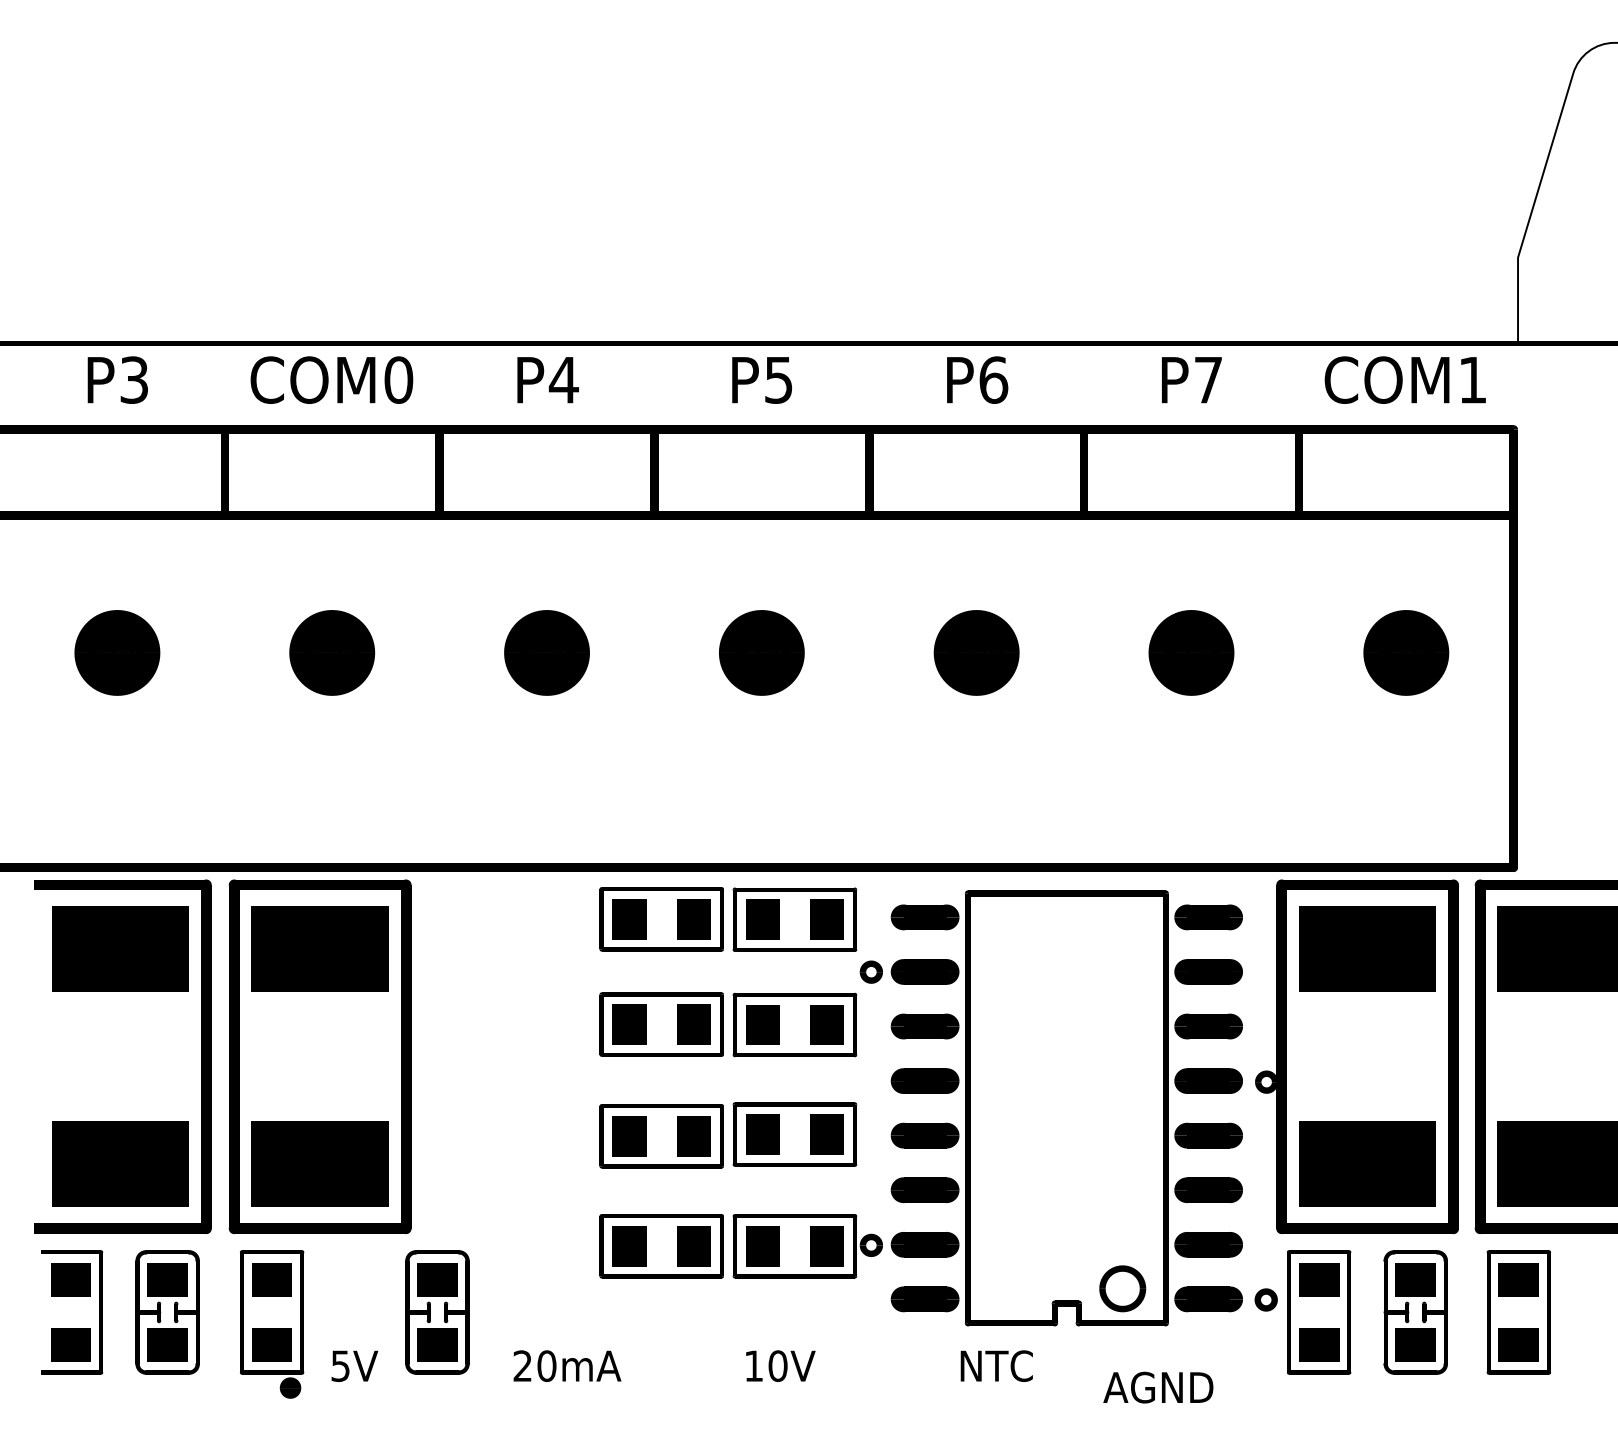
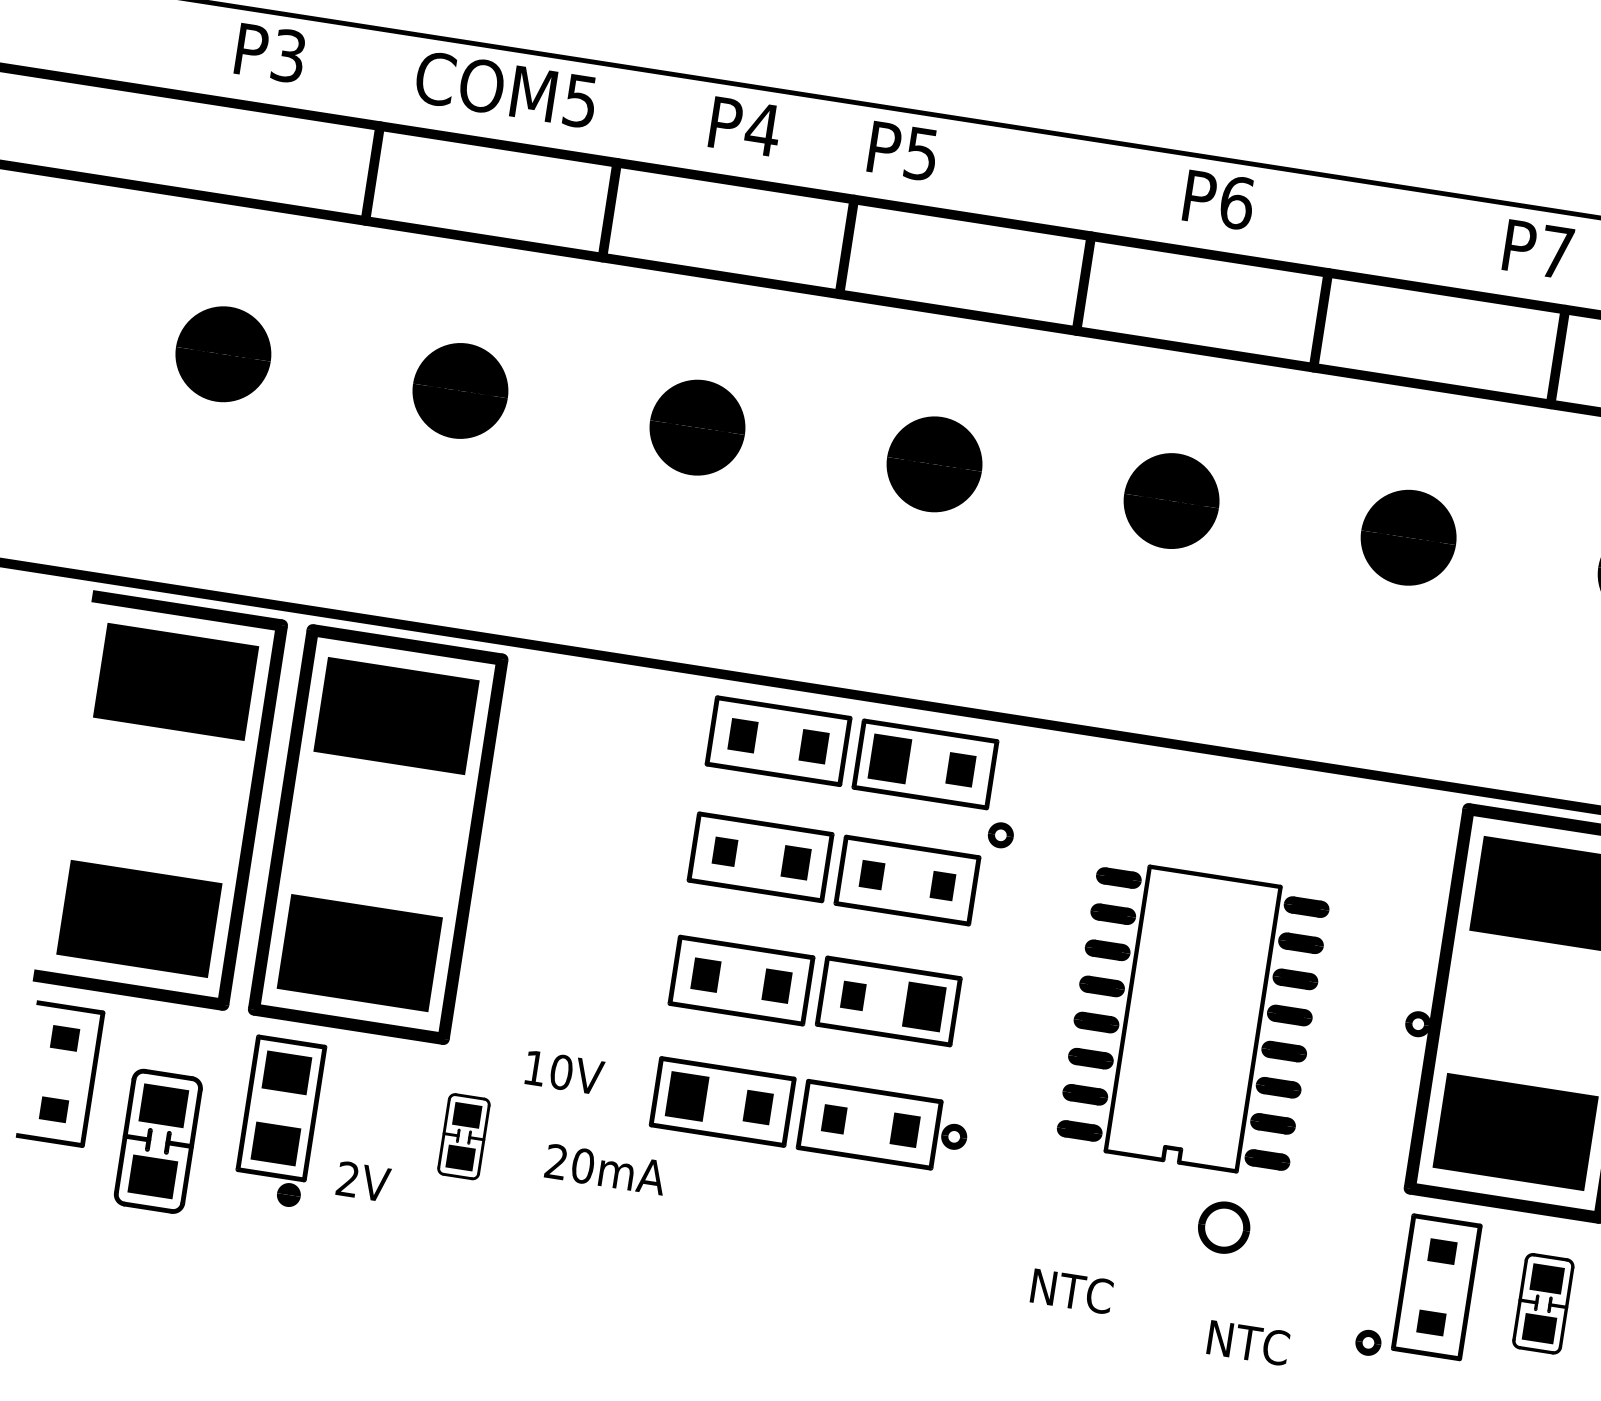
text: (398, 379) -> (580, 100), COM0 -> COM5
text: (762, 380) -> (903, 151), moved
text: (1191, 380) -> (1537, 249), moved
part: (629, 919) -> (742, 735), size x0.7
part: (693, 919) -> (813, 746), size x0.7
part: (826, 919) -> (960, 769), size x0.7
part: (629, 1024) -> (725, 851), size x0.6
part: (693, 1024) -> (795, 862), size x0.7
part: (762, 1024) -> (871, 874), size x0.6
part: (826, 1024) -> (942, 885), size x0.6
part: (1066, 1108) -> (1192, 1019), size x0.6
part: (762, 1134) -> (852, 995), size x0.6
part: (629, 1136) -> (705, 975), size x0.7
part: (693, 1136) -> (776, 986), size x0.7
part: (693, 1246) -> (757, 1107), size x0.7
part: (762, 1246) -> (833, 1119), size x0.6
part: (826, 1246) -> (904, 1130), size x0.7
part: (70, 1279) -> (64, 1037), size x0.6
part: (1319, 1279) -> (1442, 1250), size x0.6
part: (1265, 1299) -> (1367, 1342), moved
part: (167, 1312) -> (158, 1141), moved
part: (437, 1312) -> (463, 1136), size x0.6
part: (1415, 1312) -> (1543, 1303), size x0.7
part: (70, 1344) -> (53, 1109), size x0.6
part: (1319, 1344) -> (1431, 1322), size x0.6
text: (340, 1365) -> (347, 1178), 5V -> 2V
text: (567, 1365) -> (605, 1168), moved
text: (780, 1365) -> (564, 1072), moved
text: (1158, 1387) -> (1246, 1342), AGND -> NTC

